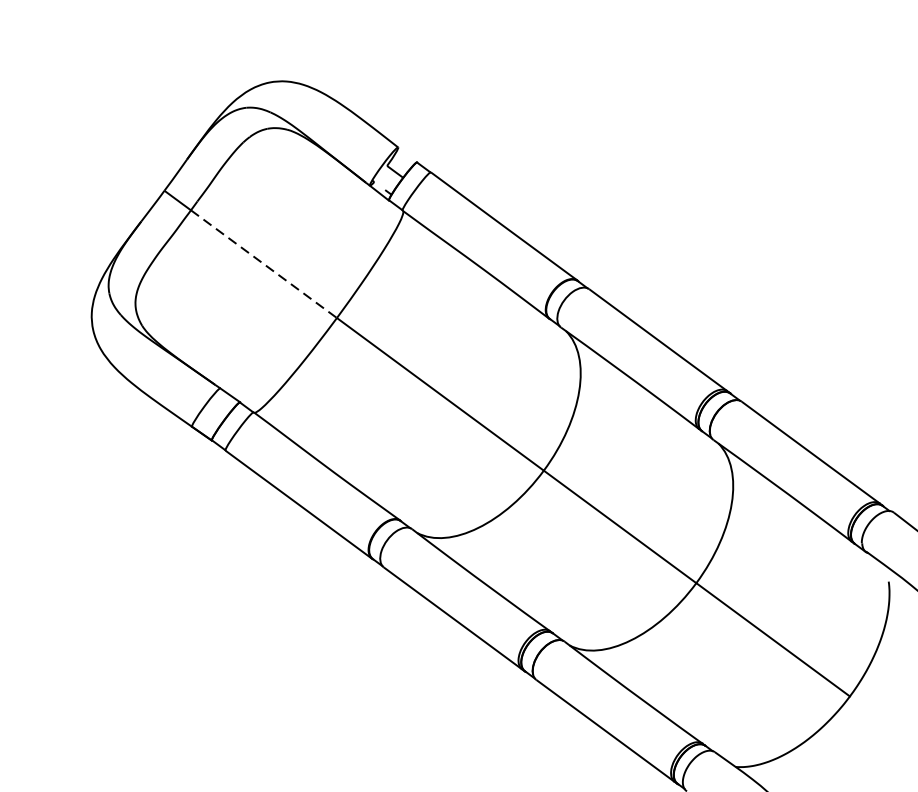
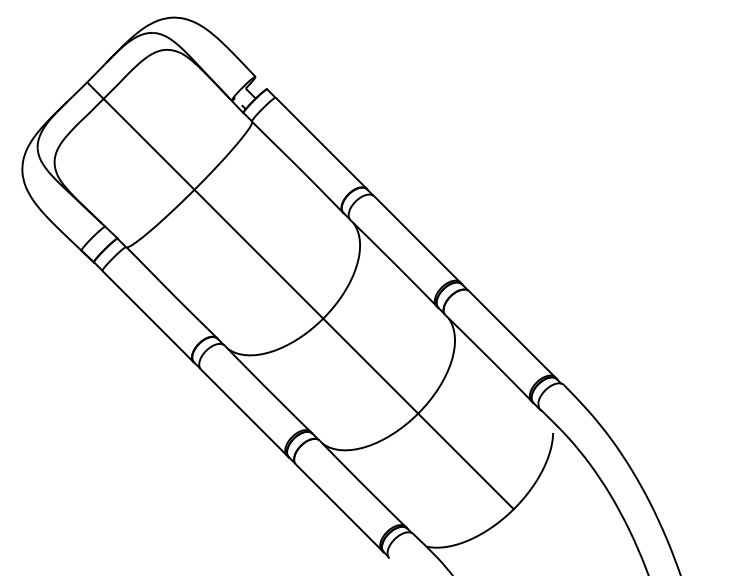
line: (264, 264) -> (149, 144), dashed -> solid

